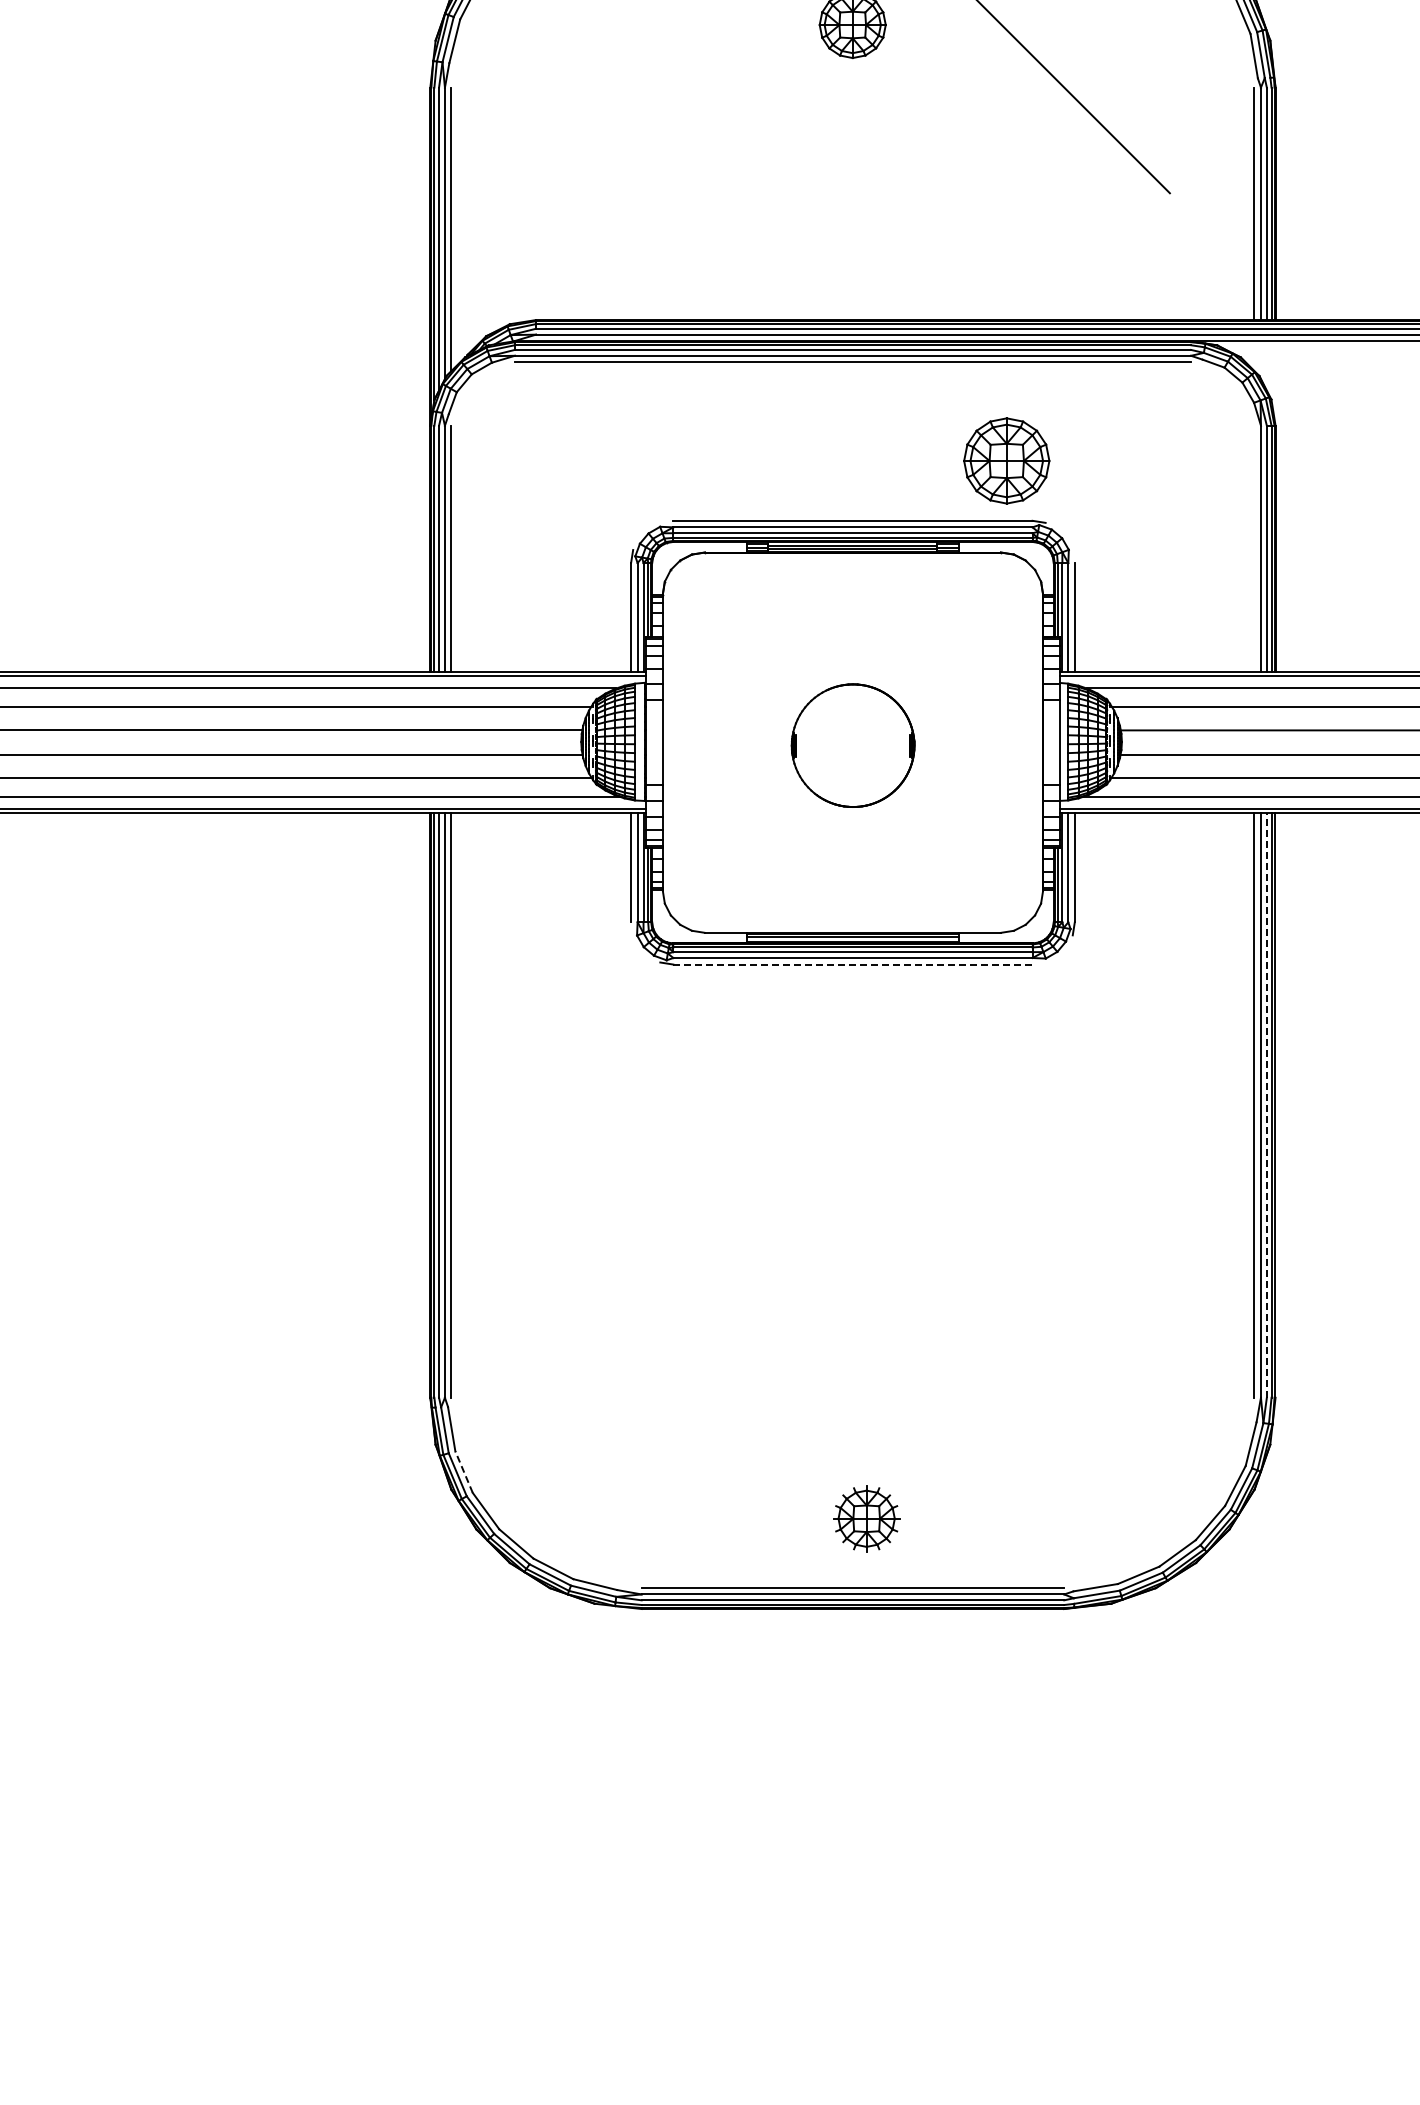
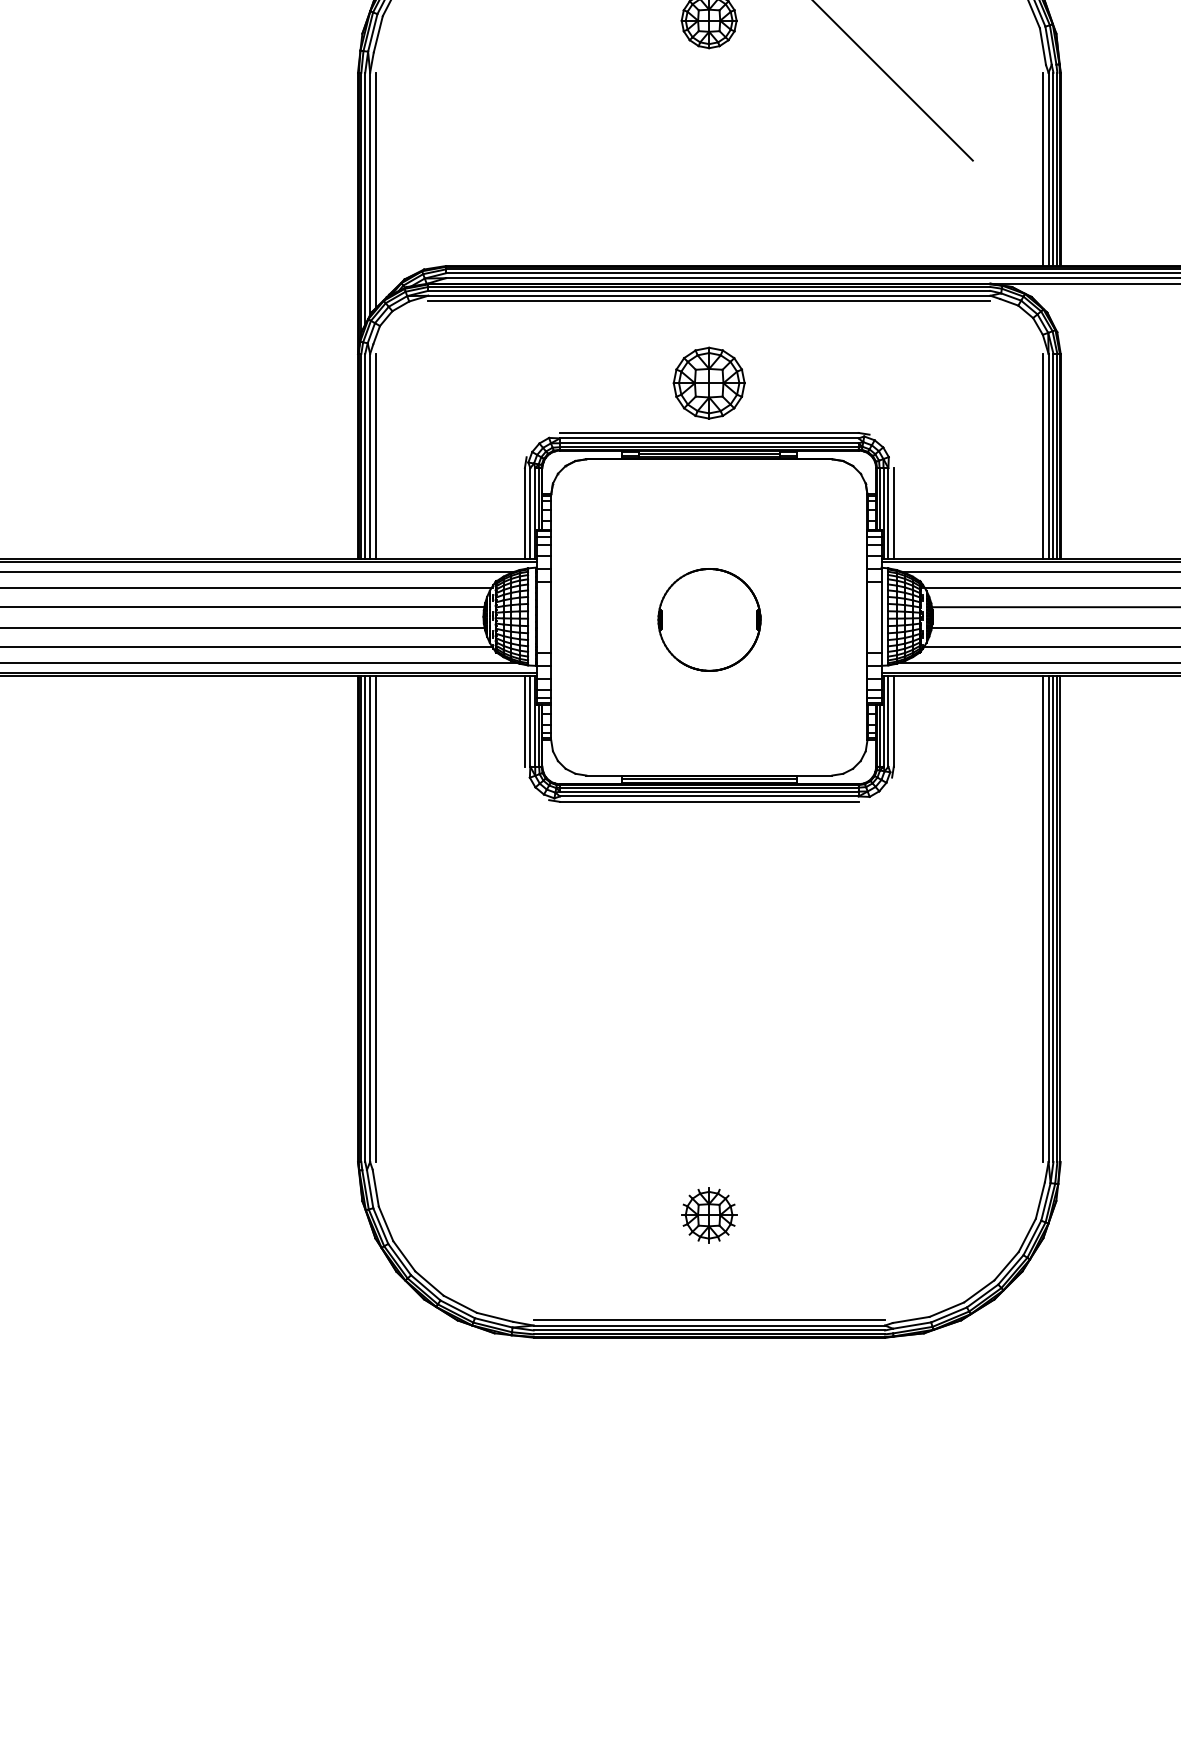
part: (1006, 460) -> (708, 382), moved
line: (1254, 548) -> (1043, 455), added
line: (852, 964) -> (708, 801), dashed -> solid
line: (1266, 1105) -> (1053, 919), dashed -> solid
line: (464, 1472) -> (386, 1224), dashed -> solid
part: (866, 1518) -> (708, 1215), moved

